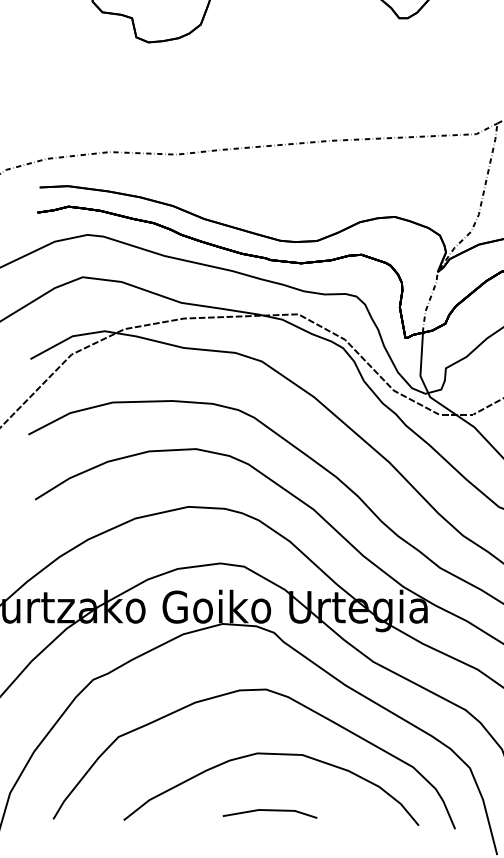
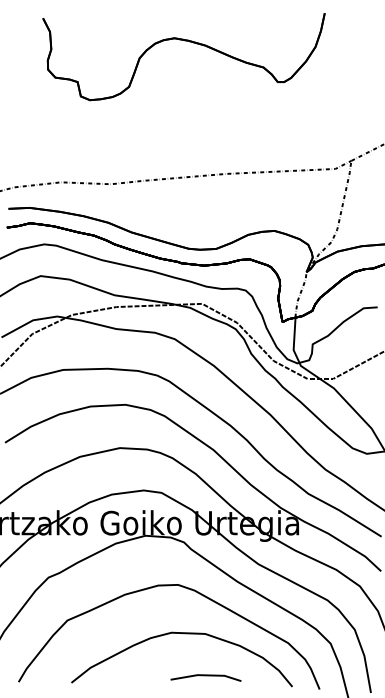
line: (269, 811) -> (205, 676), moved

